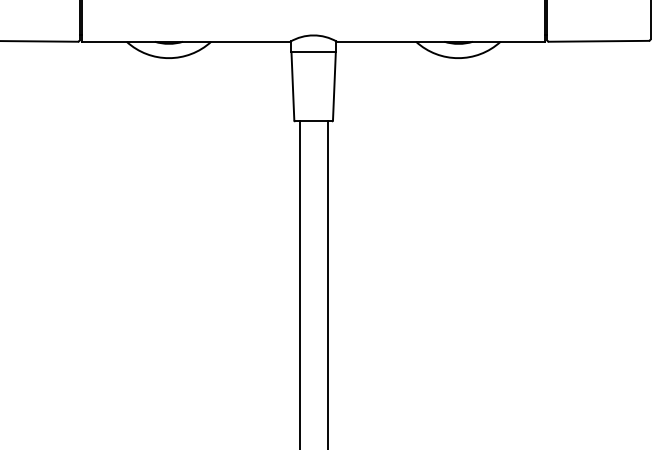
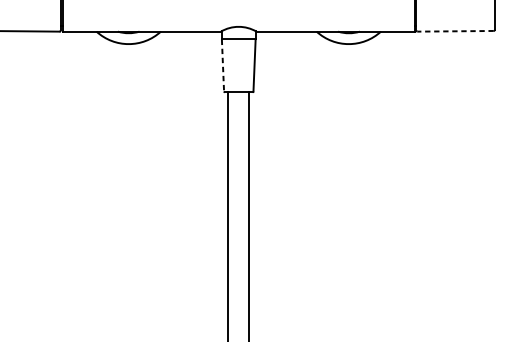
line: (598, 41) -> (455, 31), solid -> dashed
line: (292, 86) -> (222, 65), solid -> dashed

